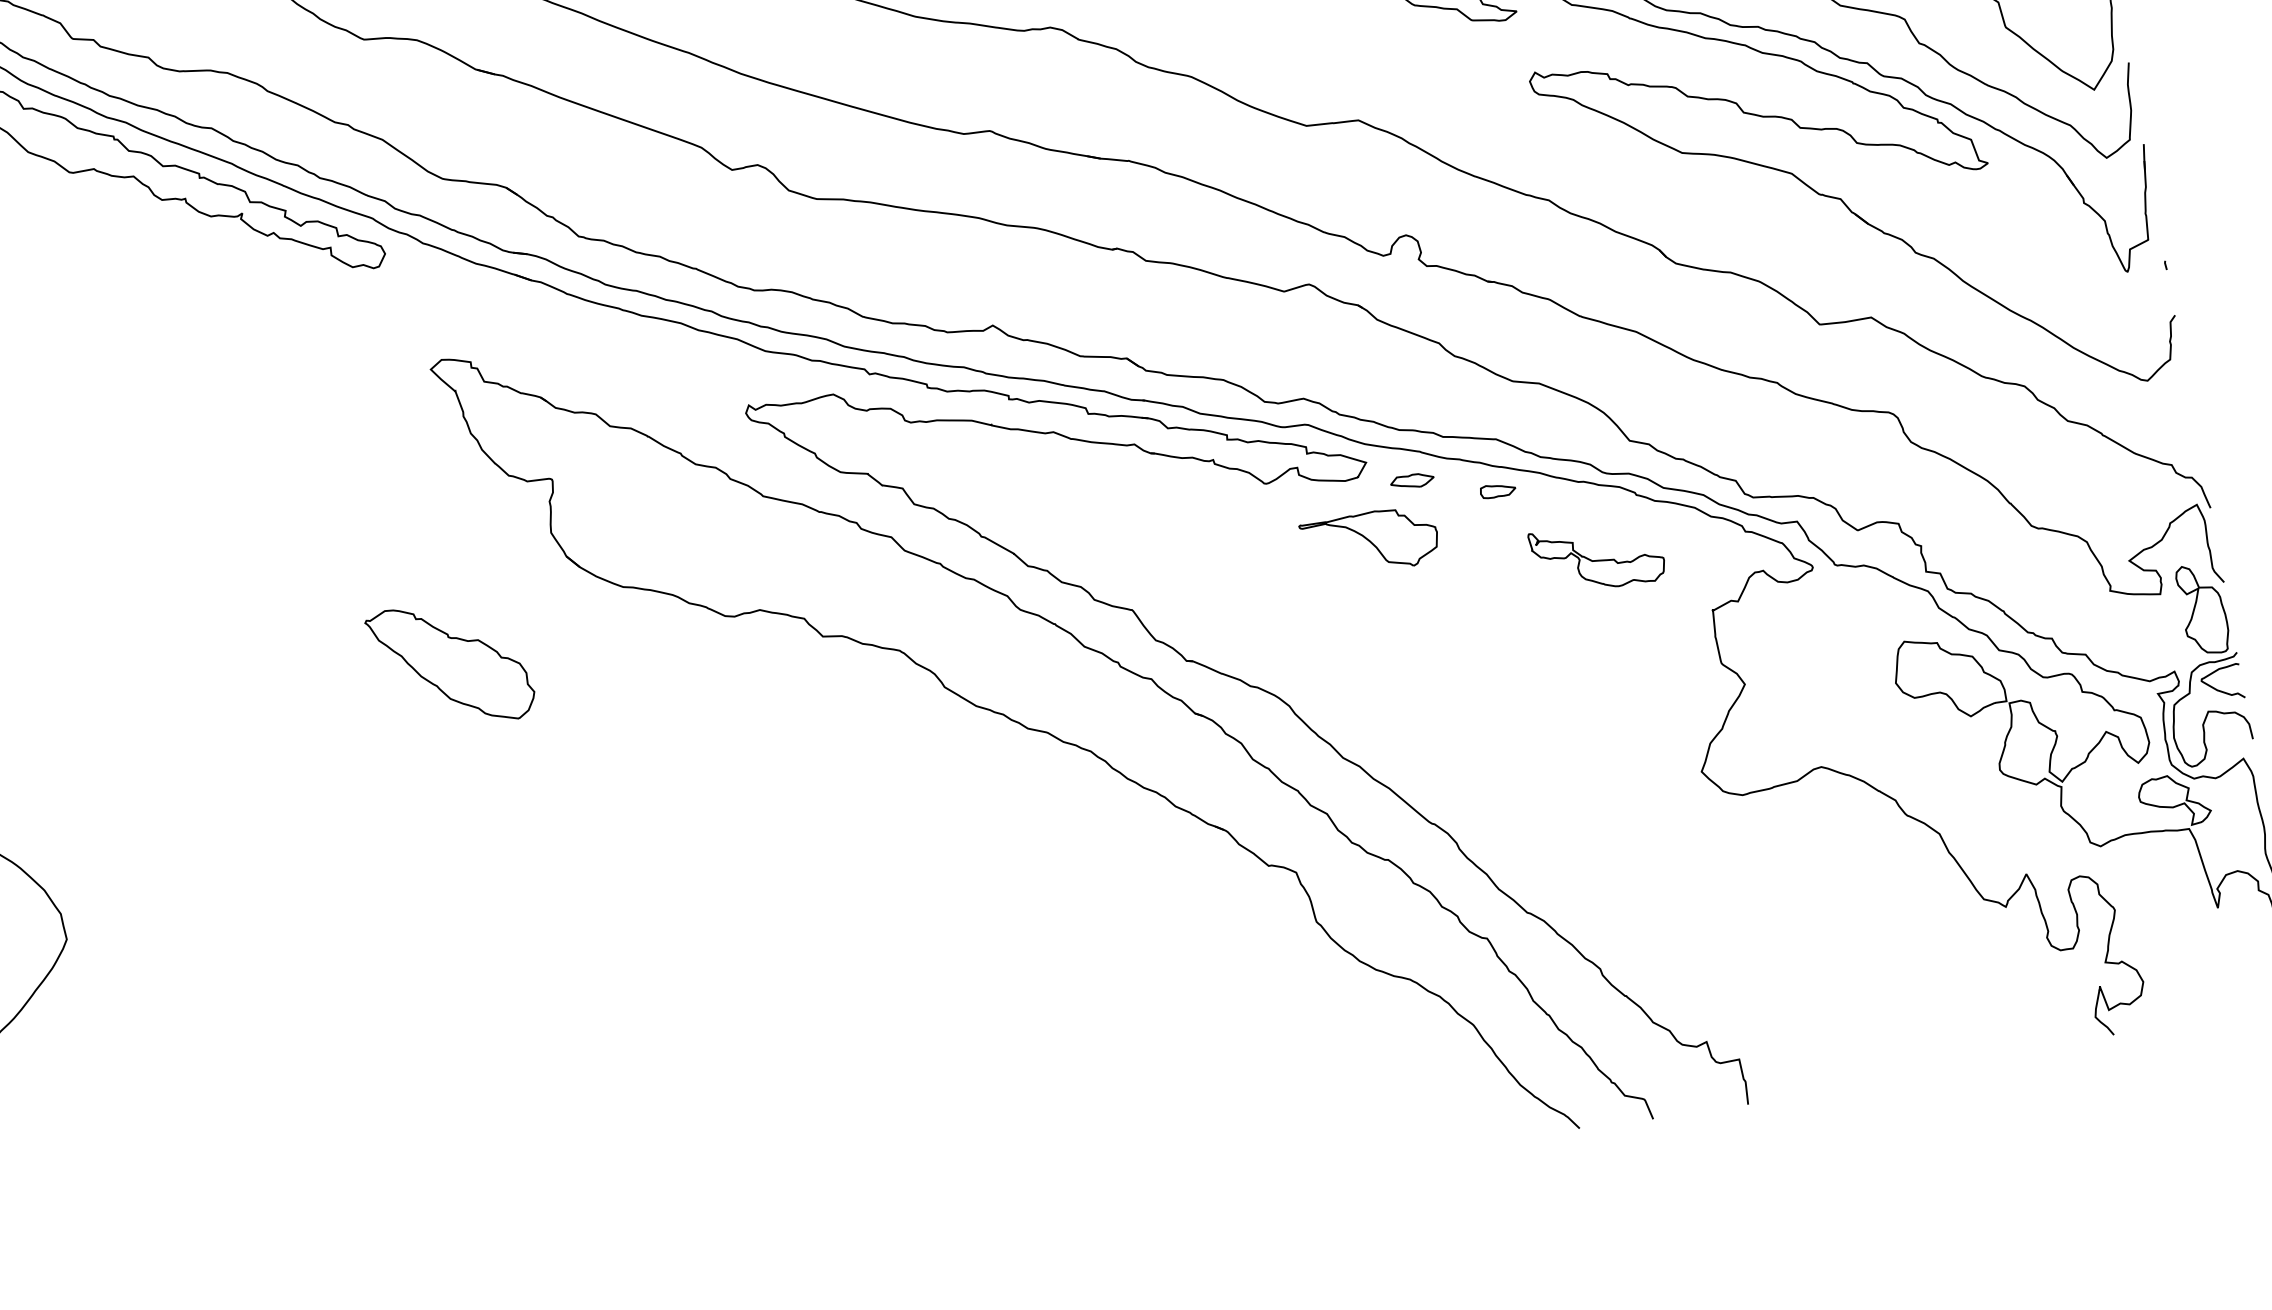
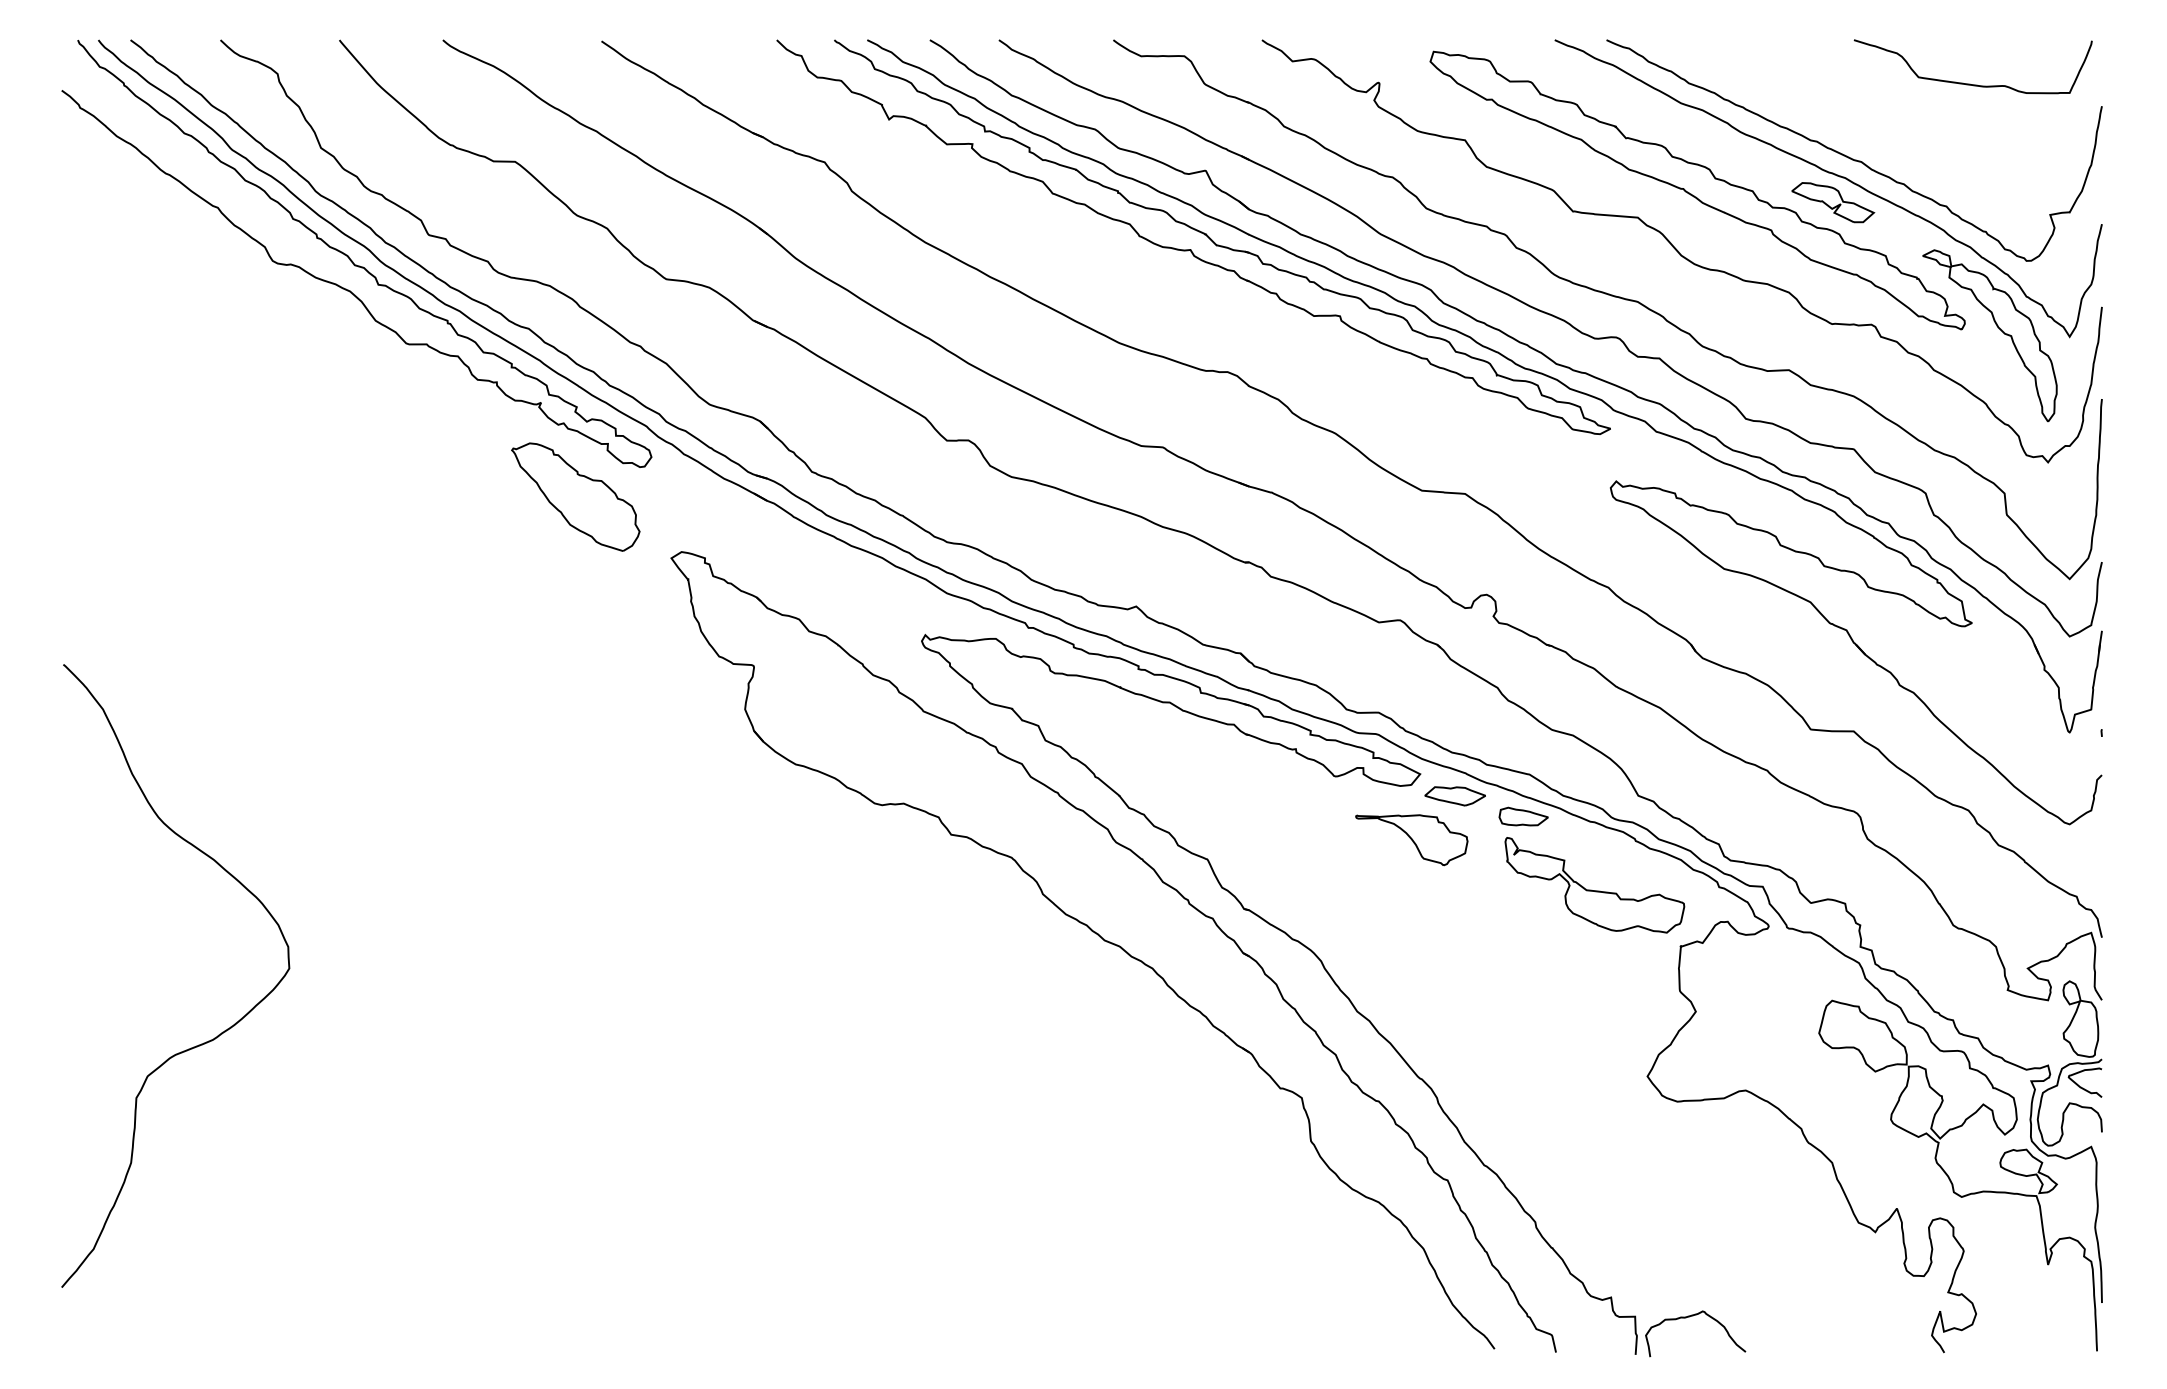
part: (1411, 481) -> (1454, 796), size x1.67
part: (1497, 490) -> (1523, 816), size x1.67
part: (1597, 556) -> (1594, 885), size x1.67
part: (450, 664) -> (575, 496), moved
curve: (1803, 1048) -> (1689, 1317), added

